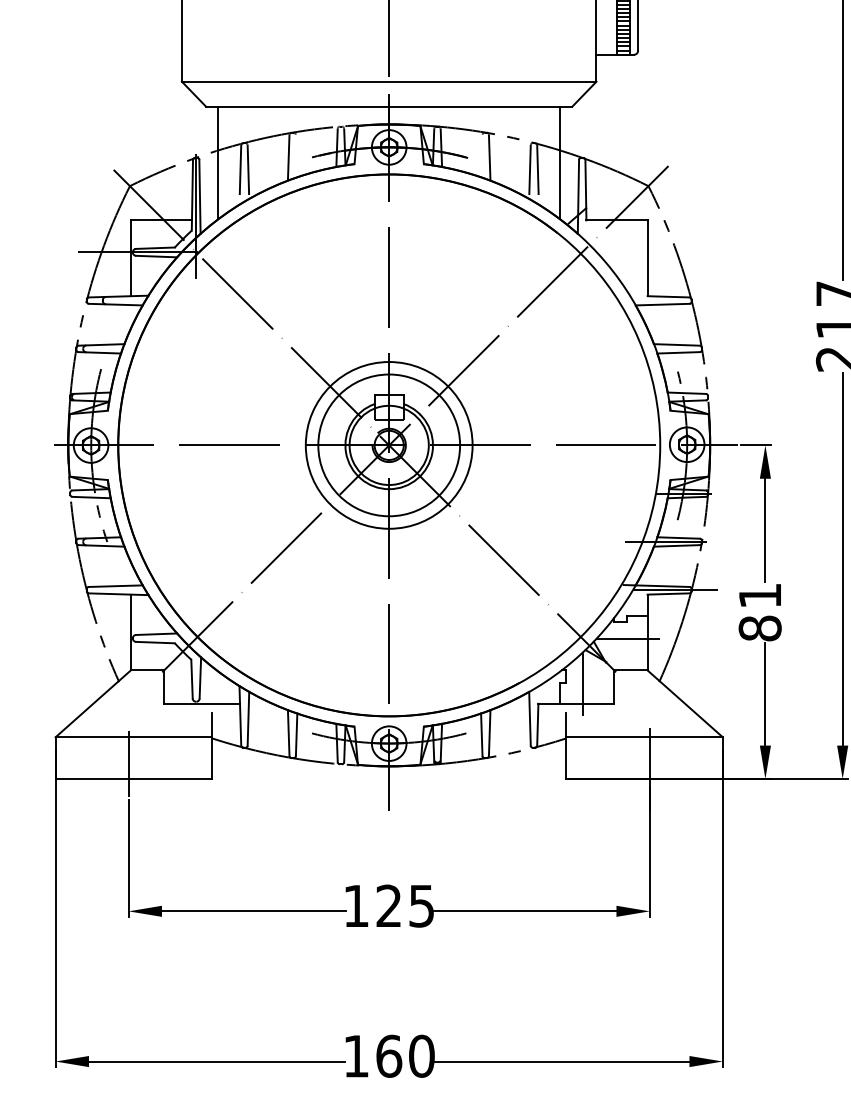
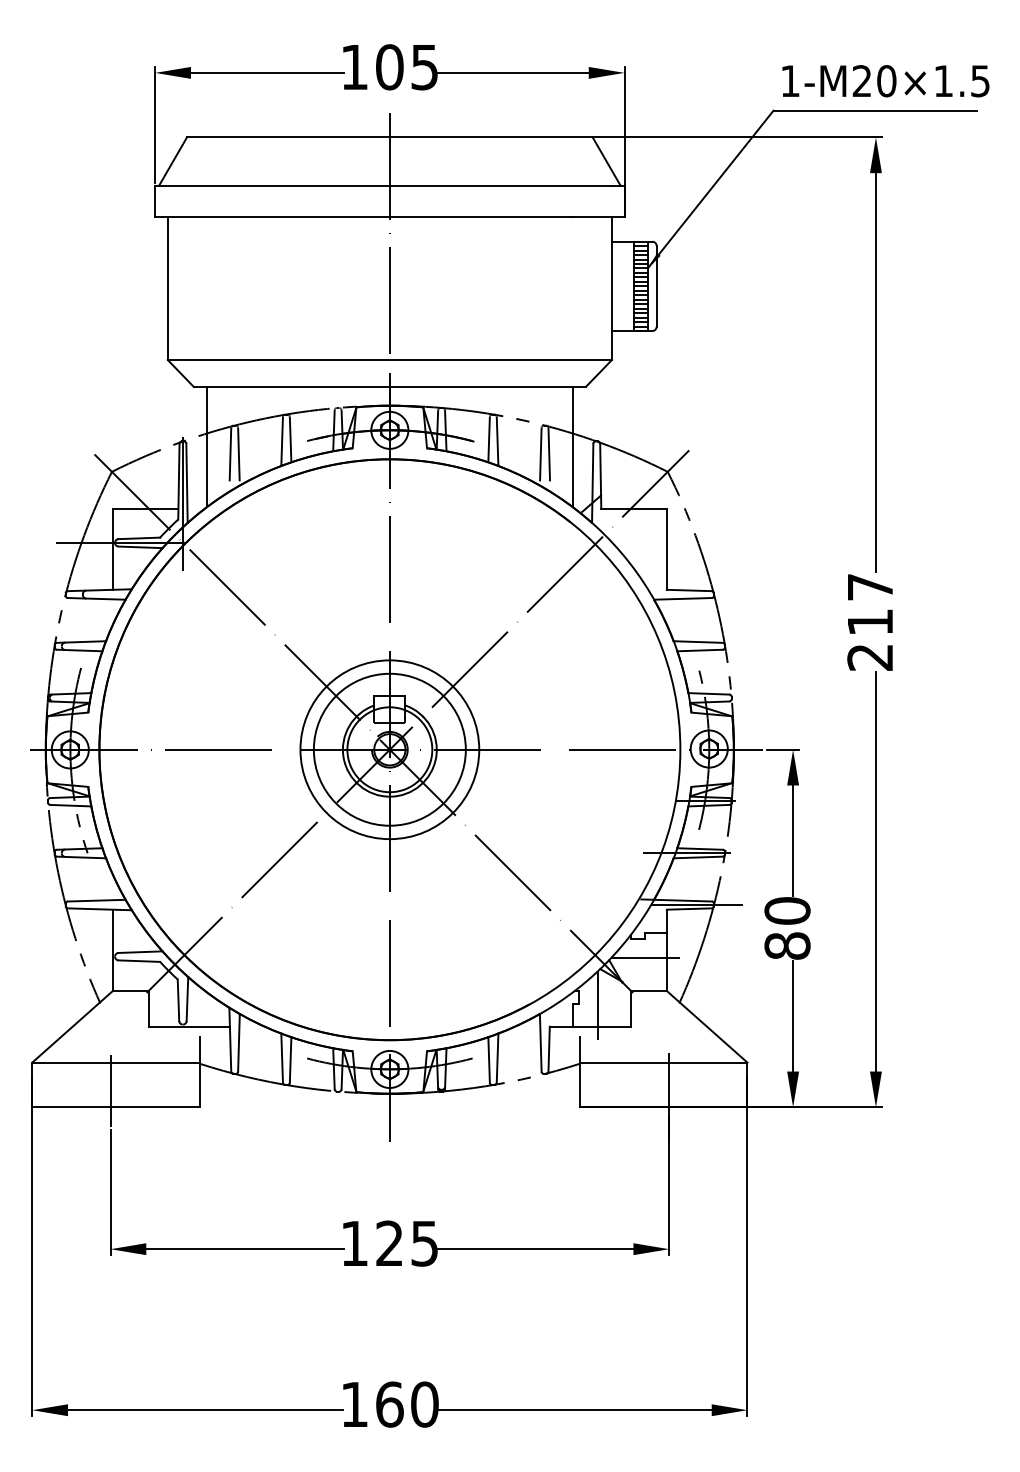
line: (296, 155) -> (290, 439), added
line: (481, 155) -> (488, 439), added
text: (760, 595) -> (787, 910), 81 -> 80

